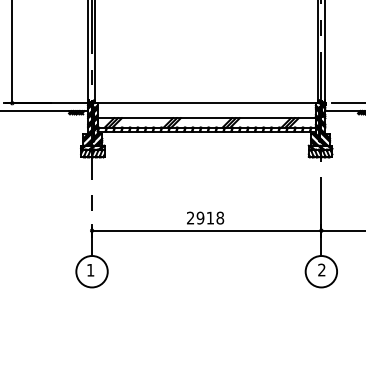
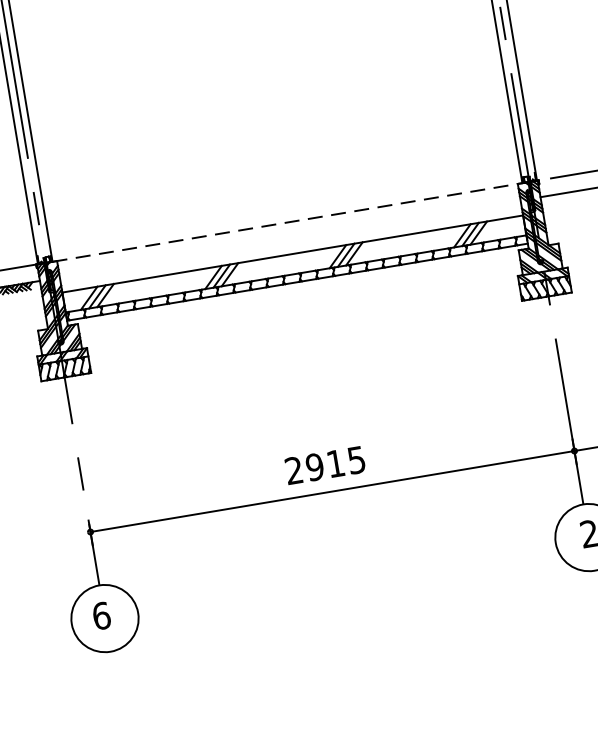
line: (210, 103) -> (295, 221), solid -> dashed
text: (220, 217) -> (356, 458), 2918 -> 2915
text: (90, 269) -> (100, 614), 1 -> 6

